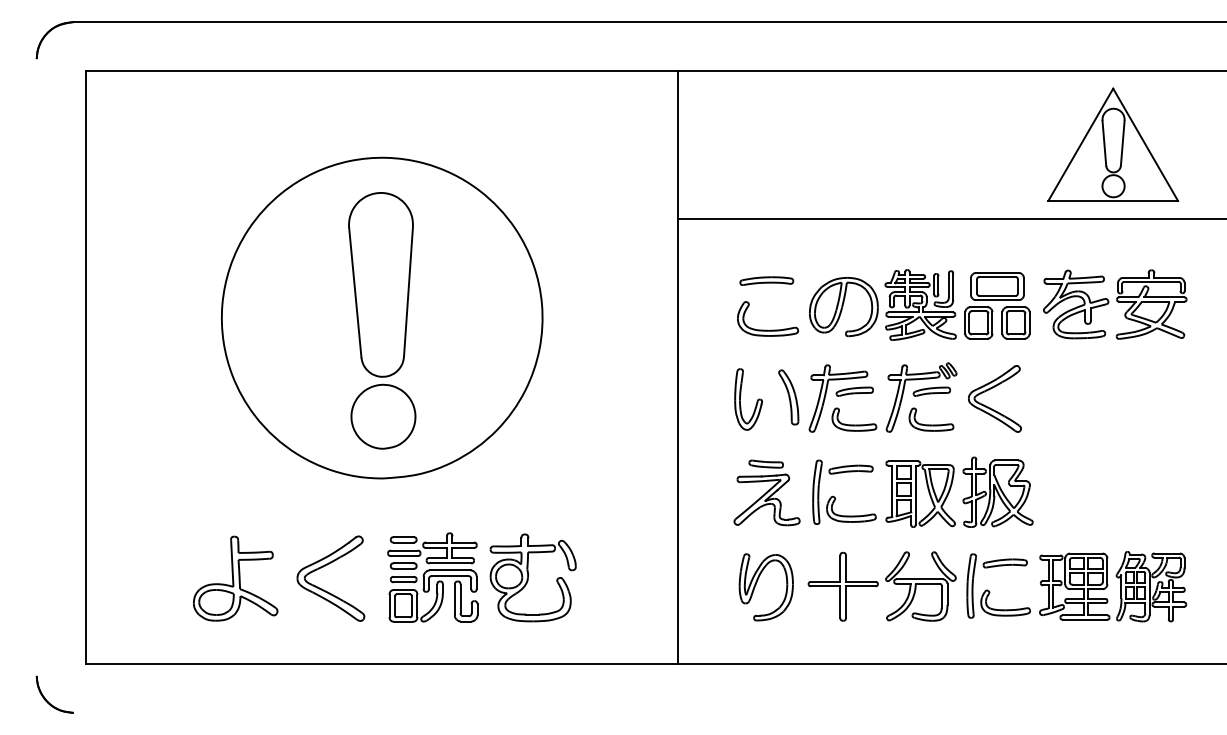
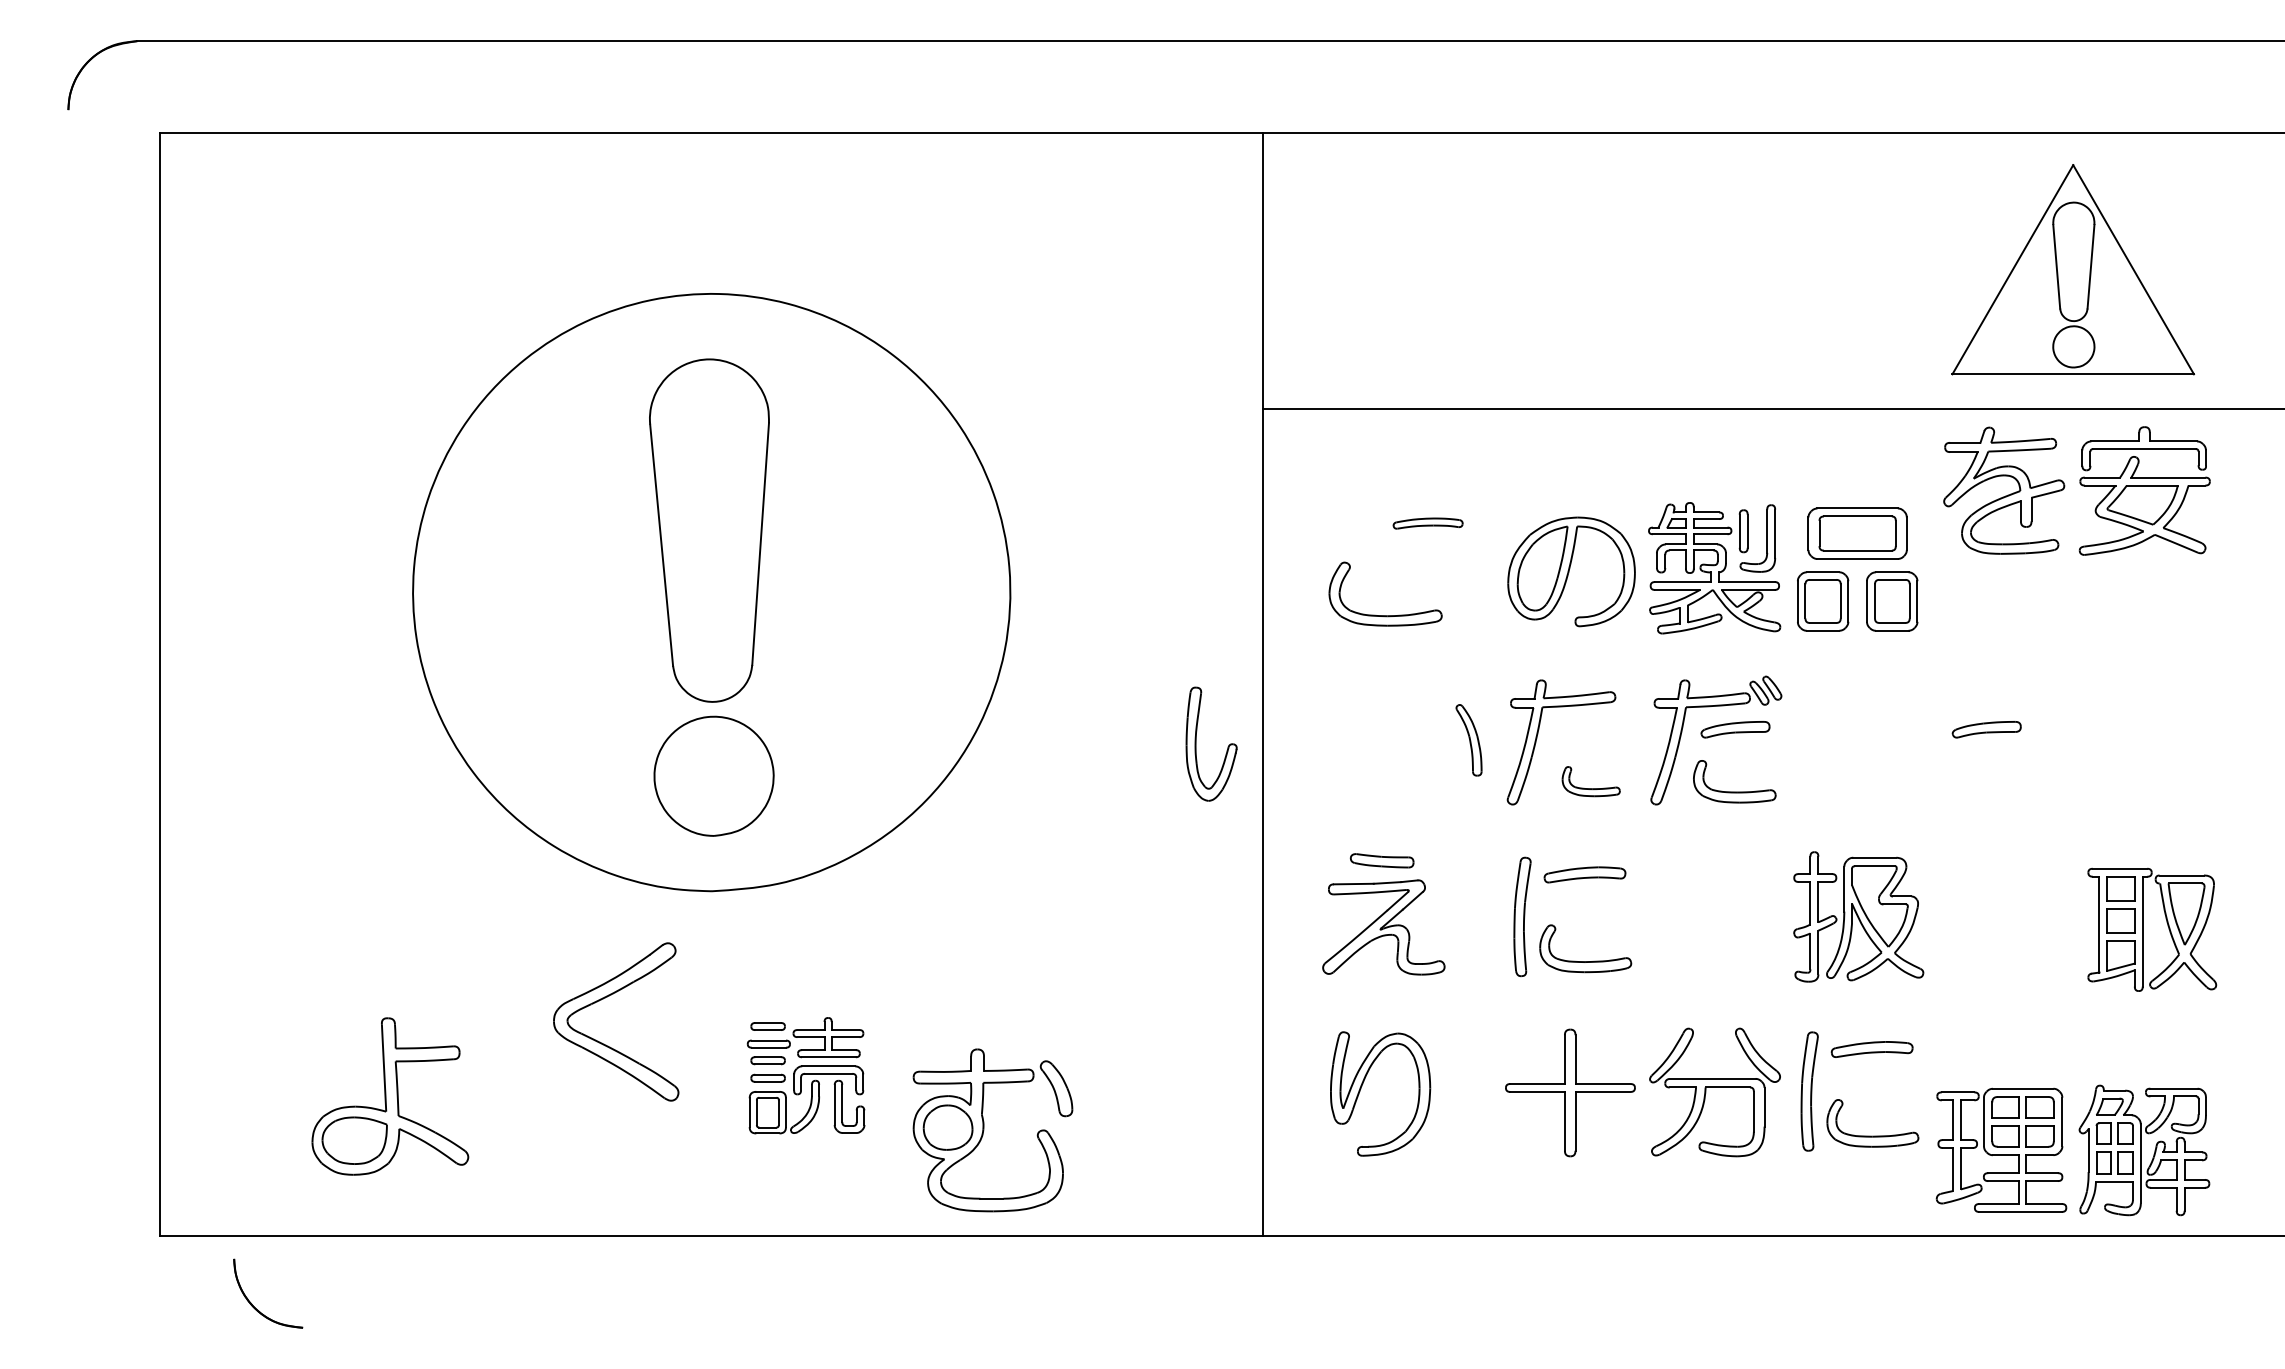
part: (766, 280) -> (1427, 522), size x0.7
part: (1115, 304) -> (2077, 490), moved
part: (768, 329) -> (1386, 613), moved
part: (989, 390) -> (1842, 727), removed
part: (854, 391) -> (1986, 729), moved
part: (788, 397) -> (1468, 740), size x0.7
part: (740, 399) -> (1196, 744), moved
part: (854, 419) -> (1591, 781), size x0.7
part: (766, 492) -> (1382, 913), moved
part: (920, 493) -> (2151, 928), moved
part: (432, 577) -> (805, 1075), size x0.7
part: (532, 577) -> (991, 1129), moved
part: (235, 578) -> (390, 1096), moved
part: (756, 585) -> (1362, 1090), moved
part: (1113, 586) -> (2073, 1150), moved
part: (324, 589) -> (604, 1042), moved
part: (47, 700) -> (254, 1304), moved

